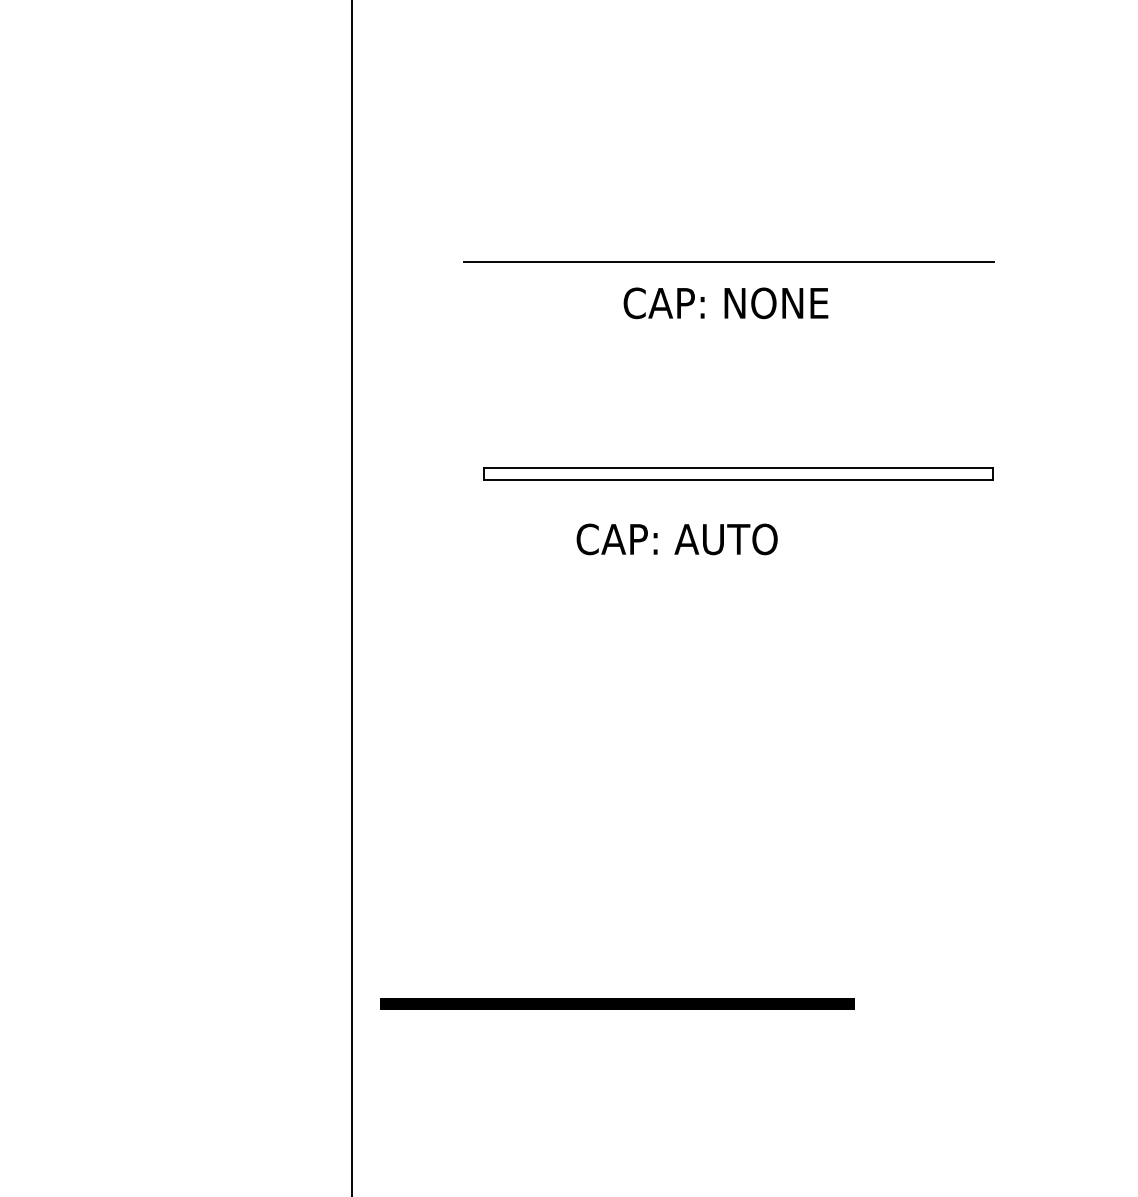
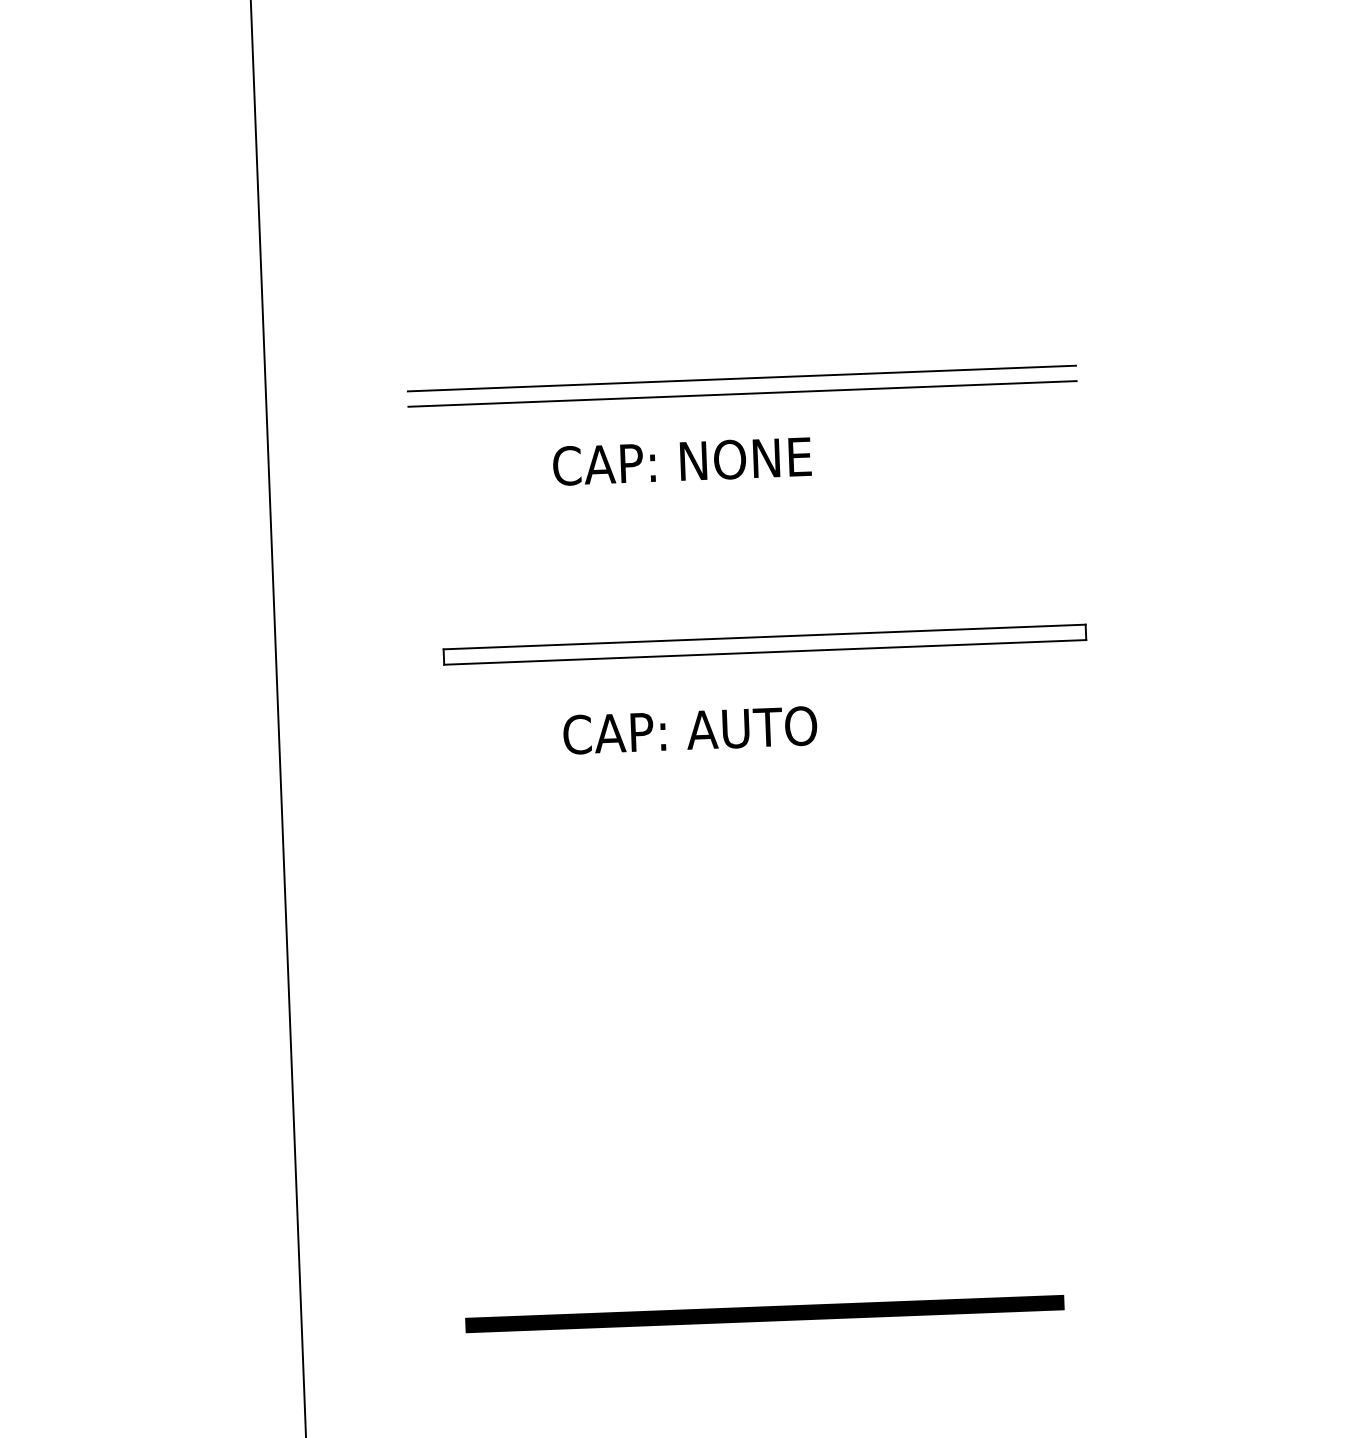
line: (728, 274) -> (742, 393), added
text: (725, 303) -> (681, 461), moved
line: (617, 1003) -> (764, 1313), moved

